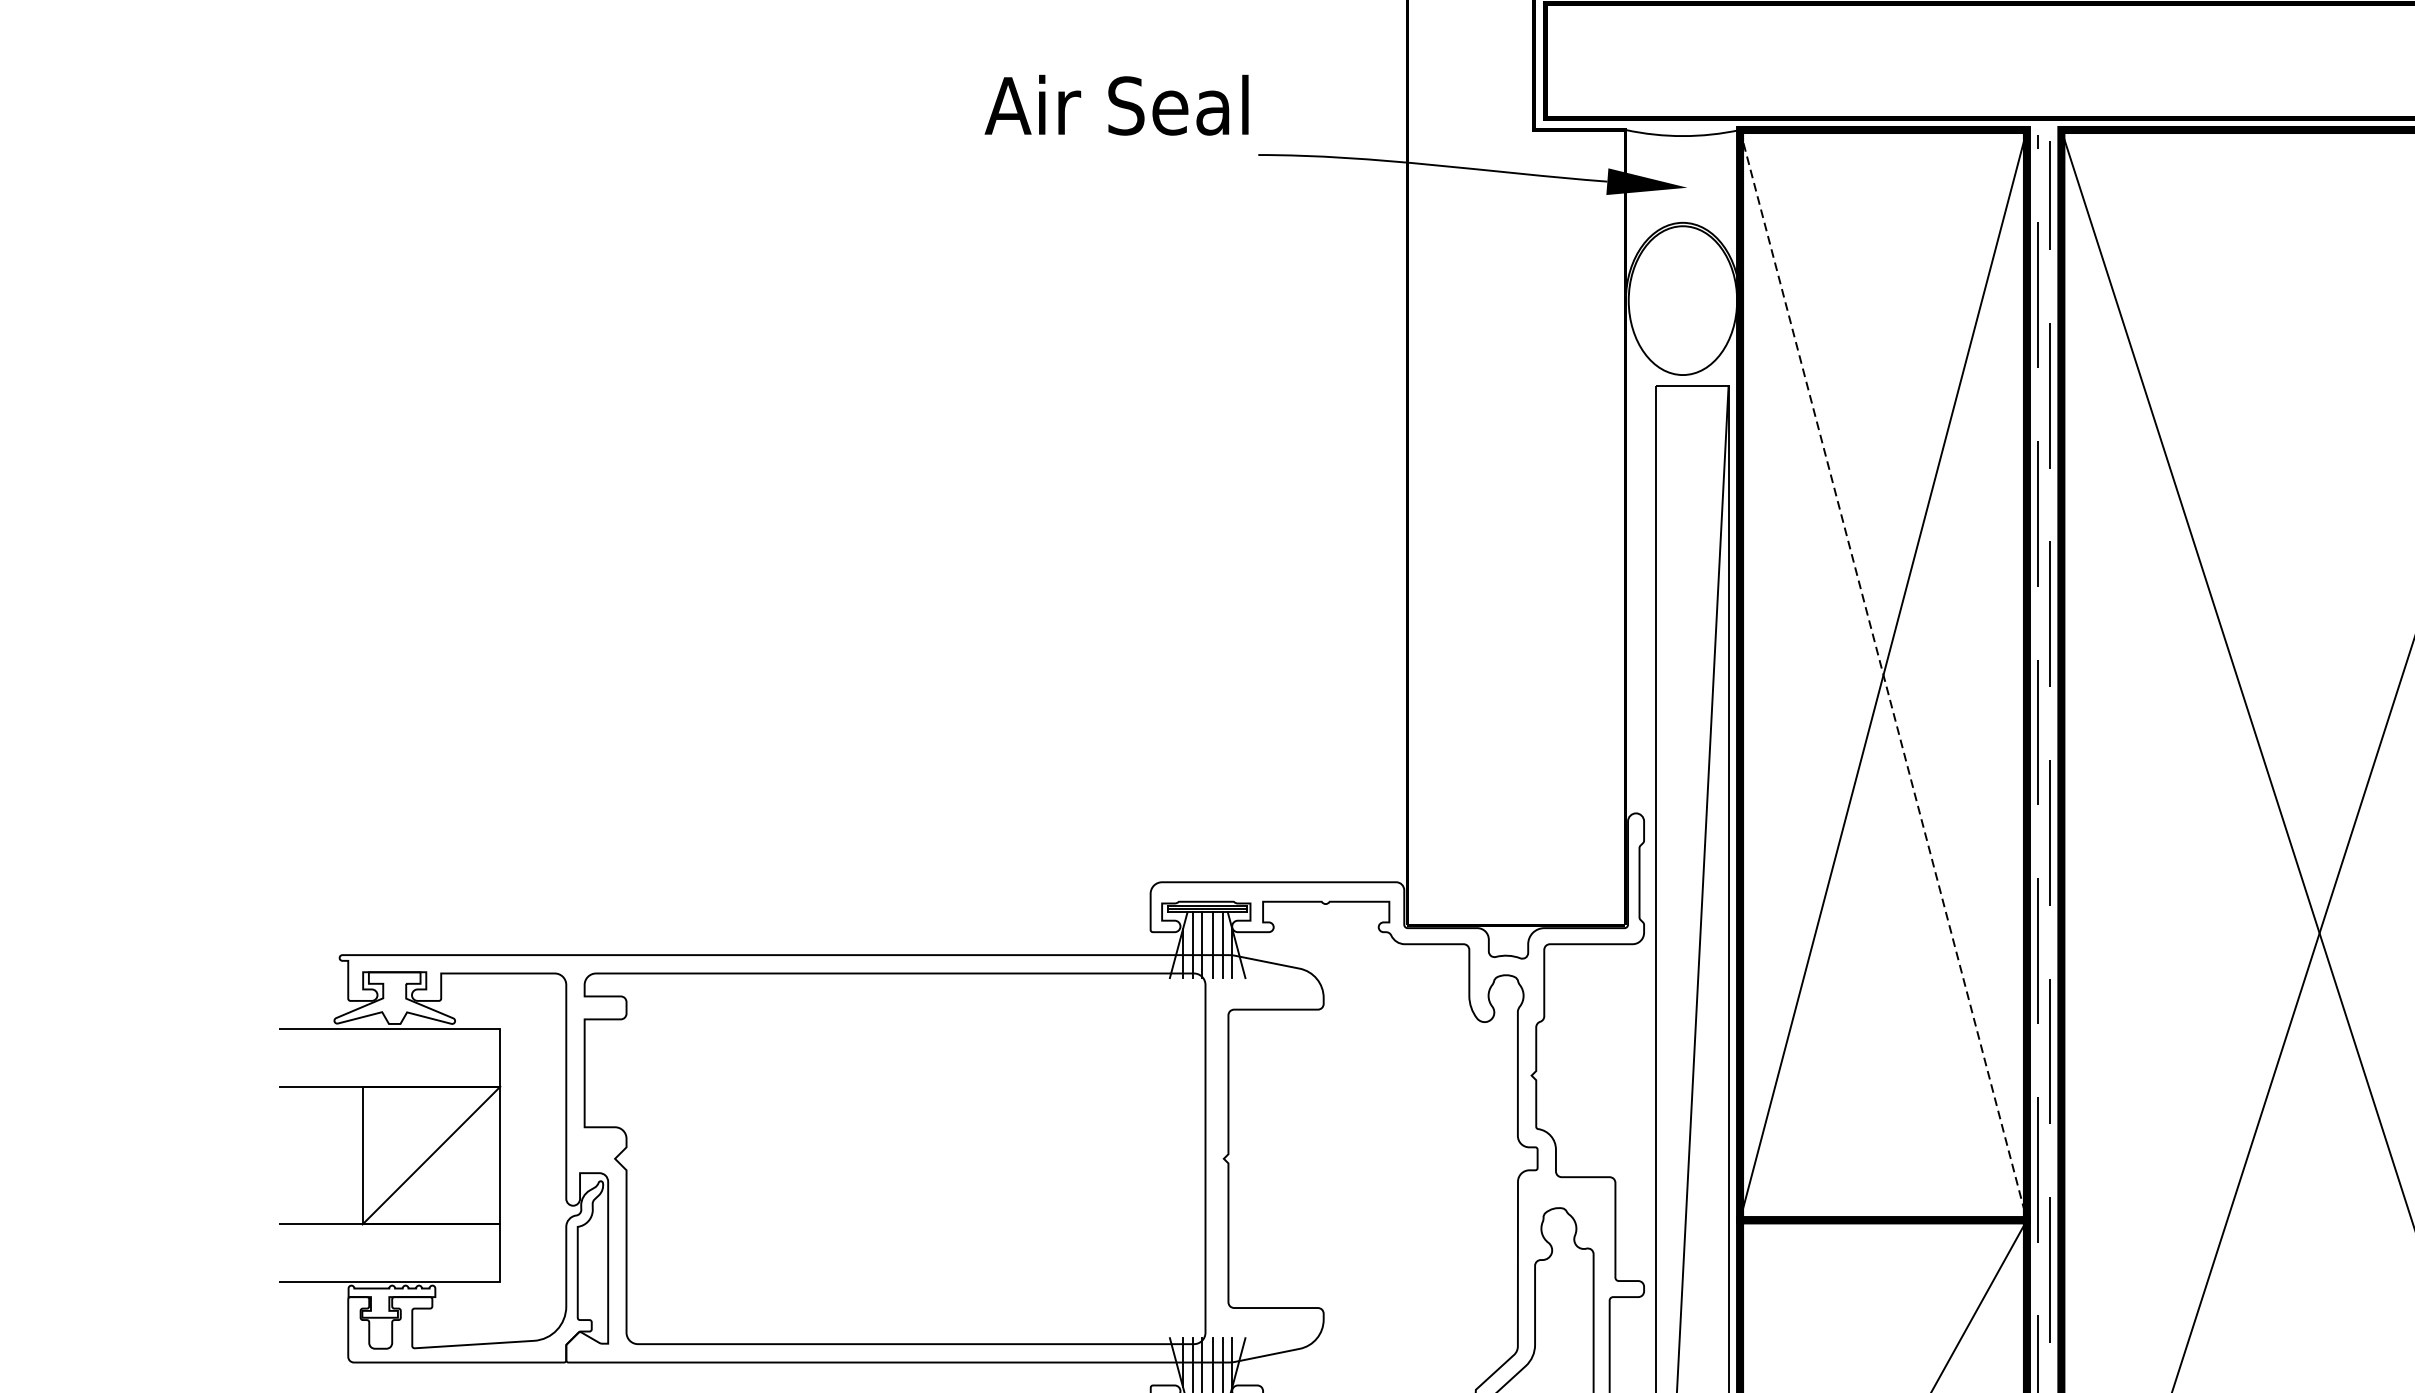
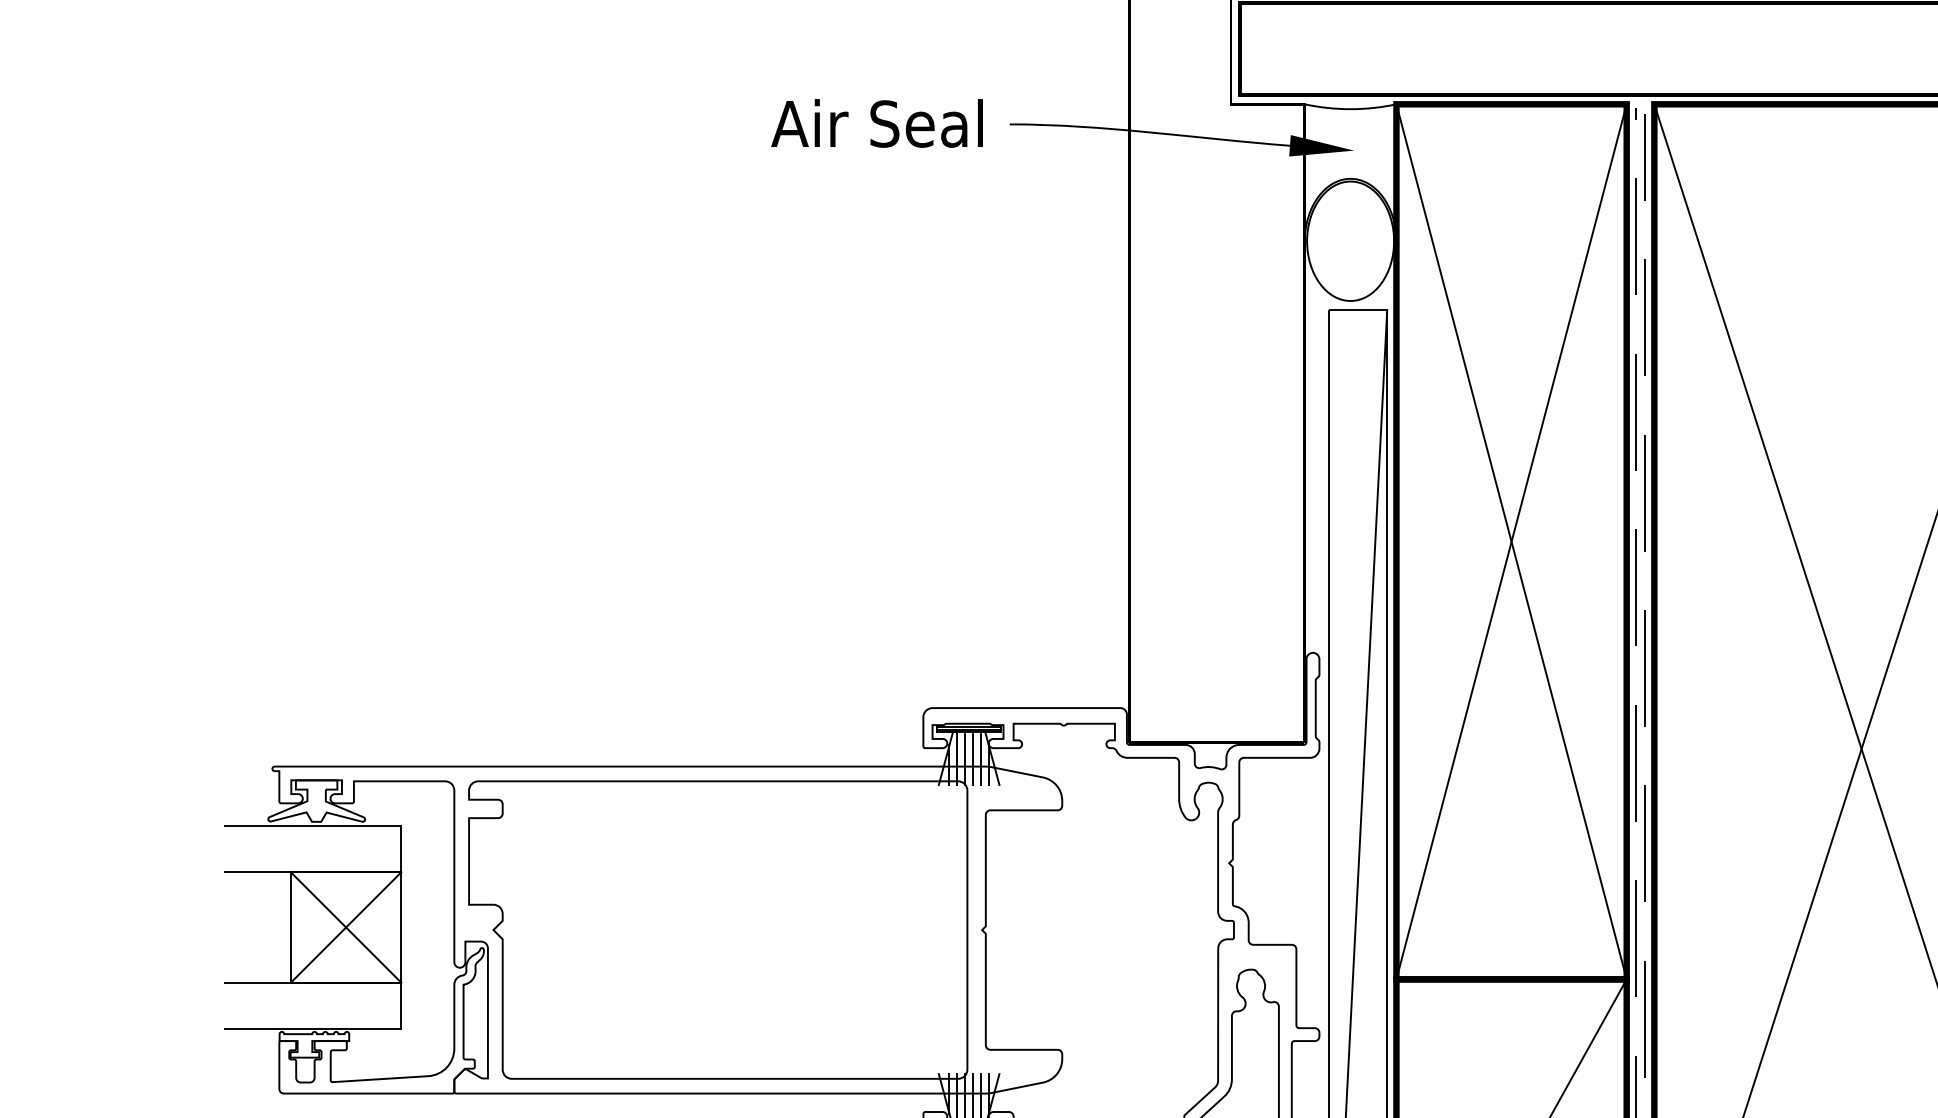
text: (1115, 105) -> (876, 123), moved
line: (1883, 675) -> (1511, 542), dashed -> solid
line: (430, 1155) -> (345, 927), added

